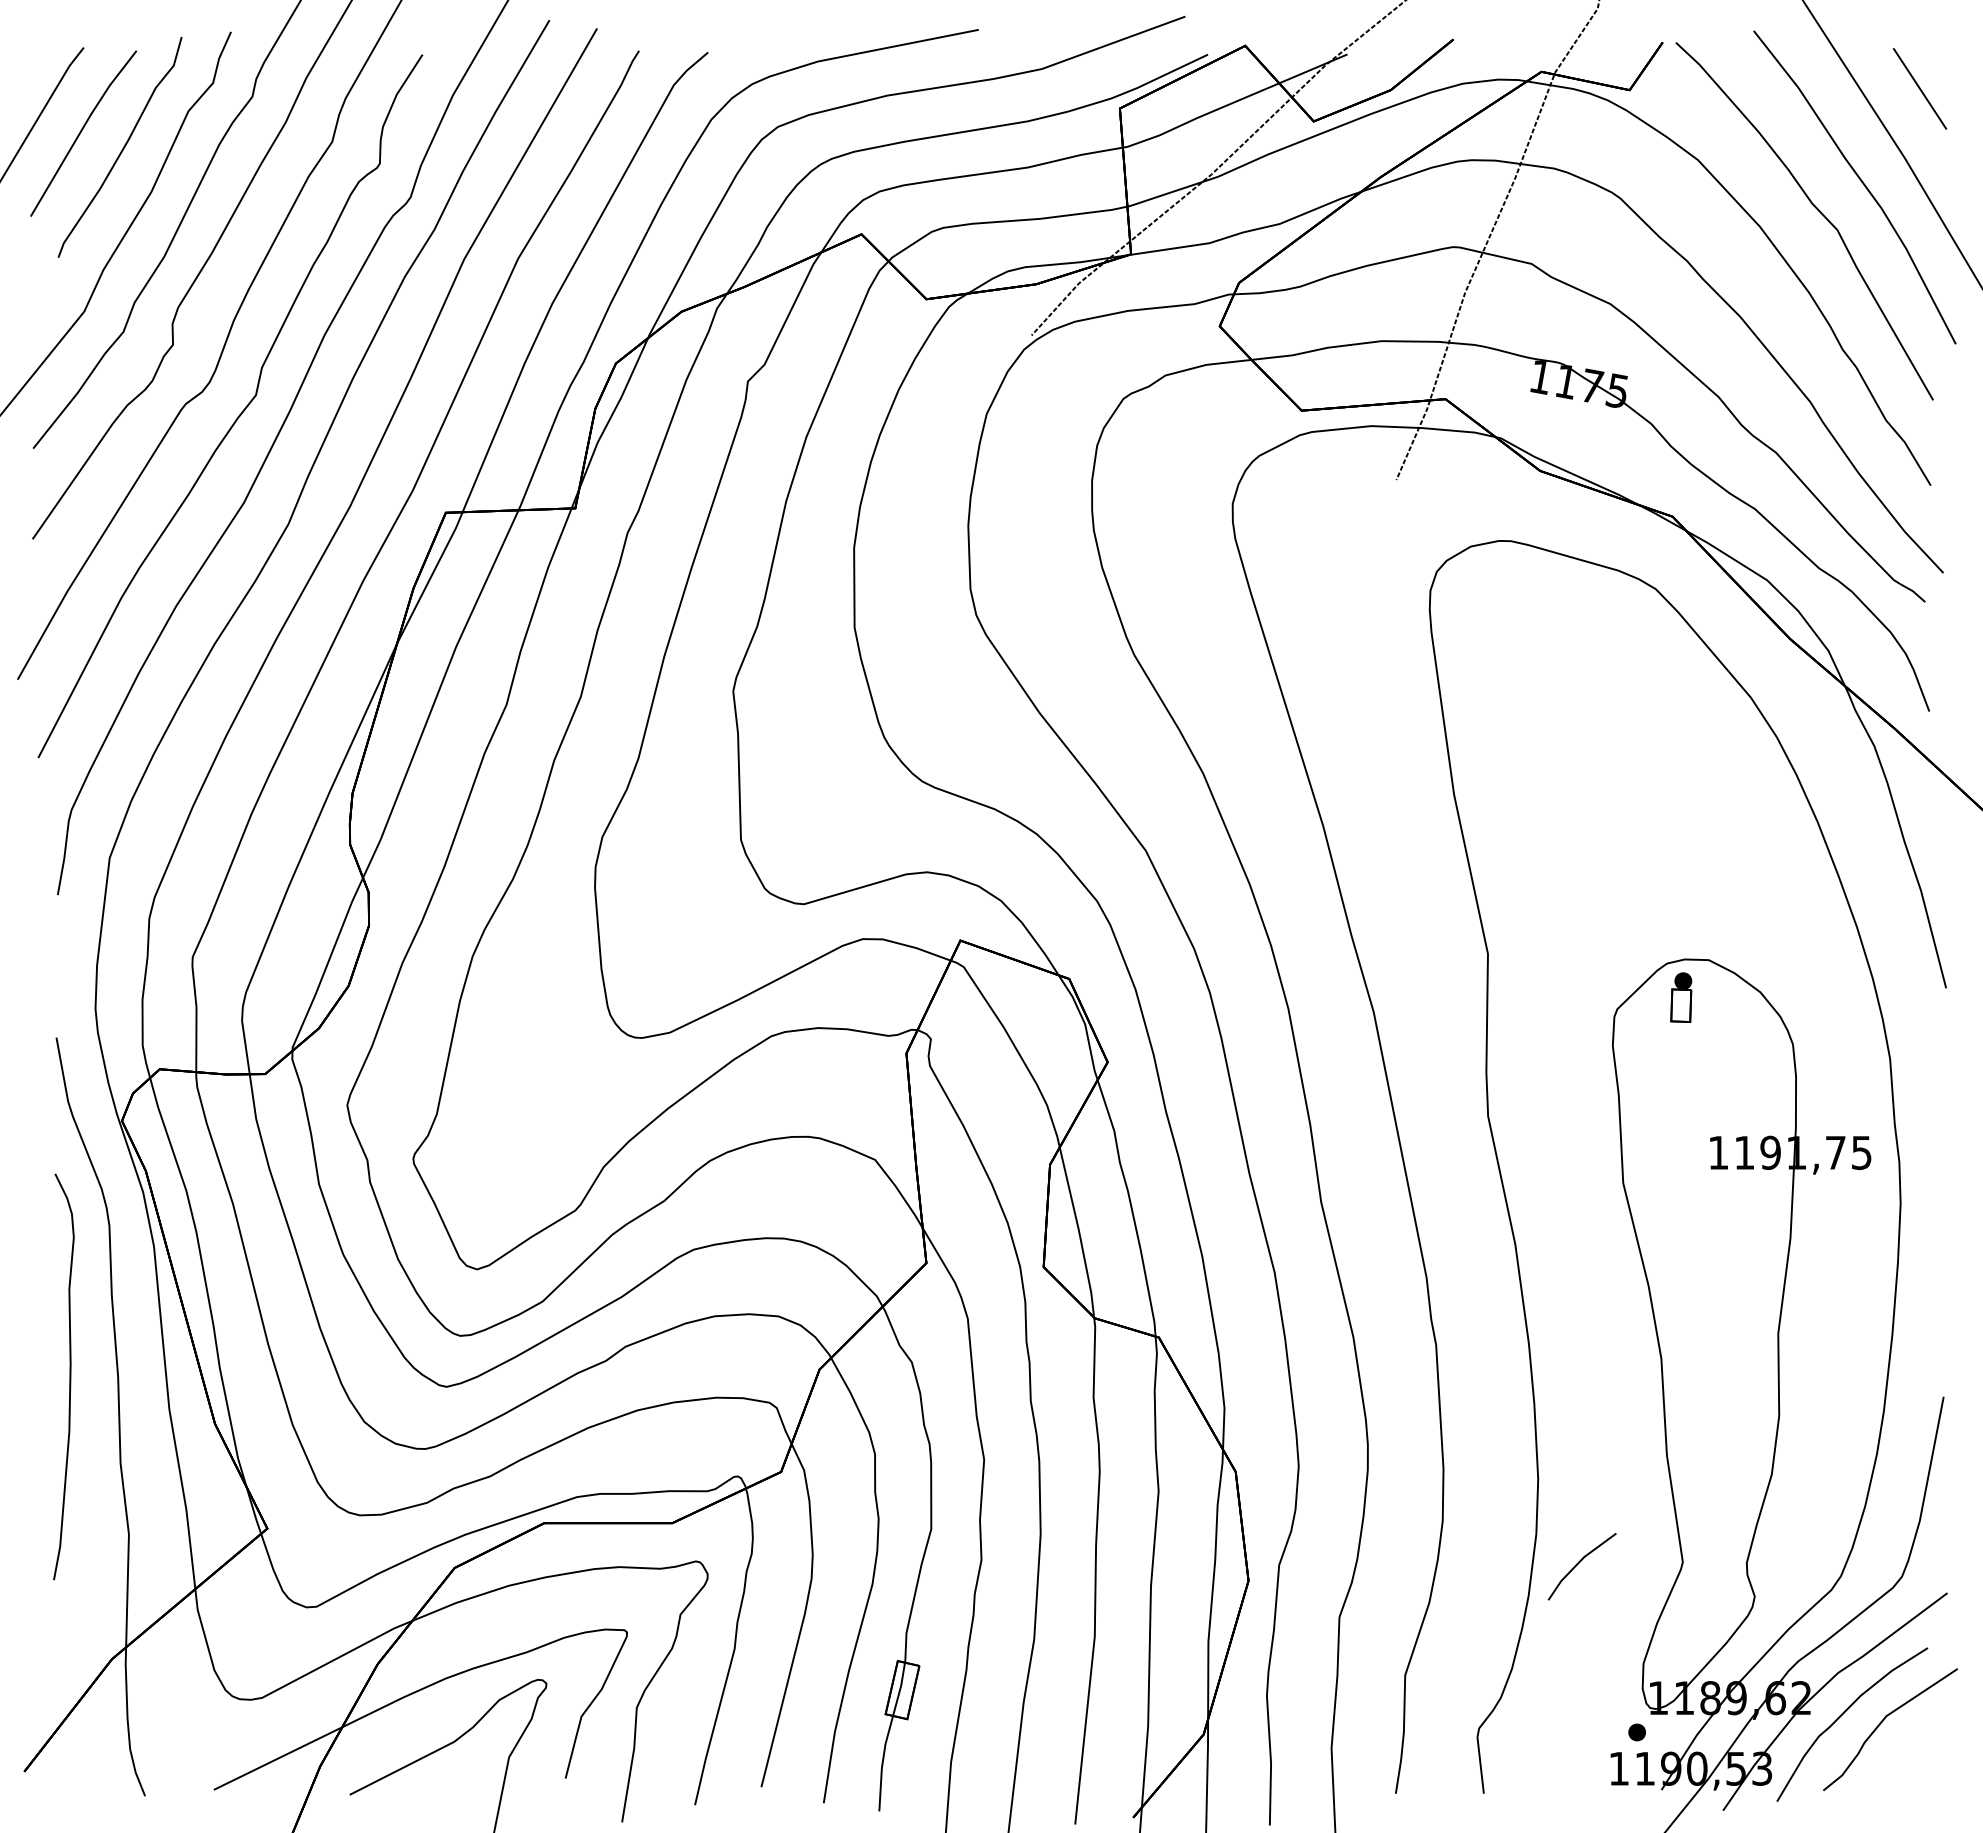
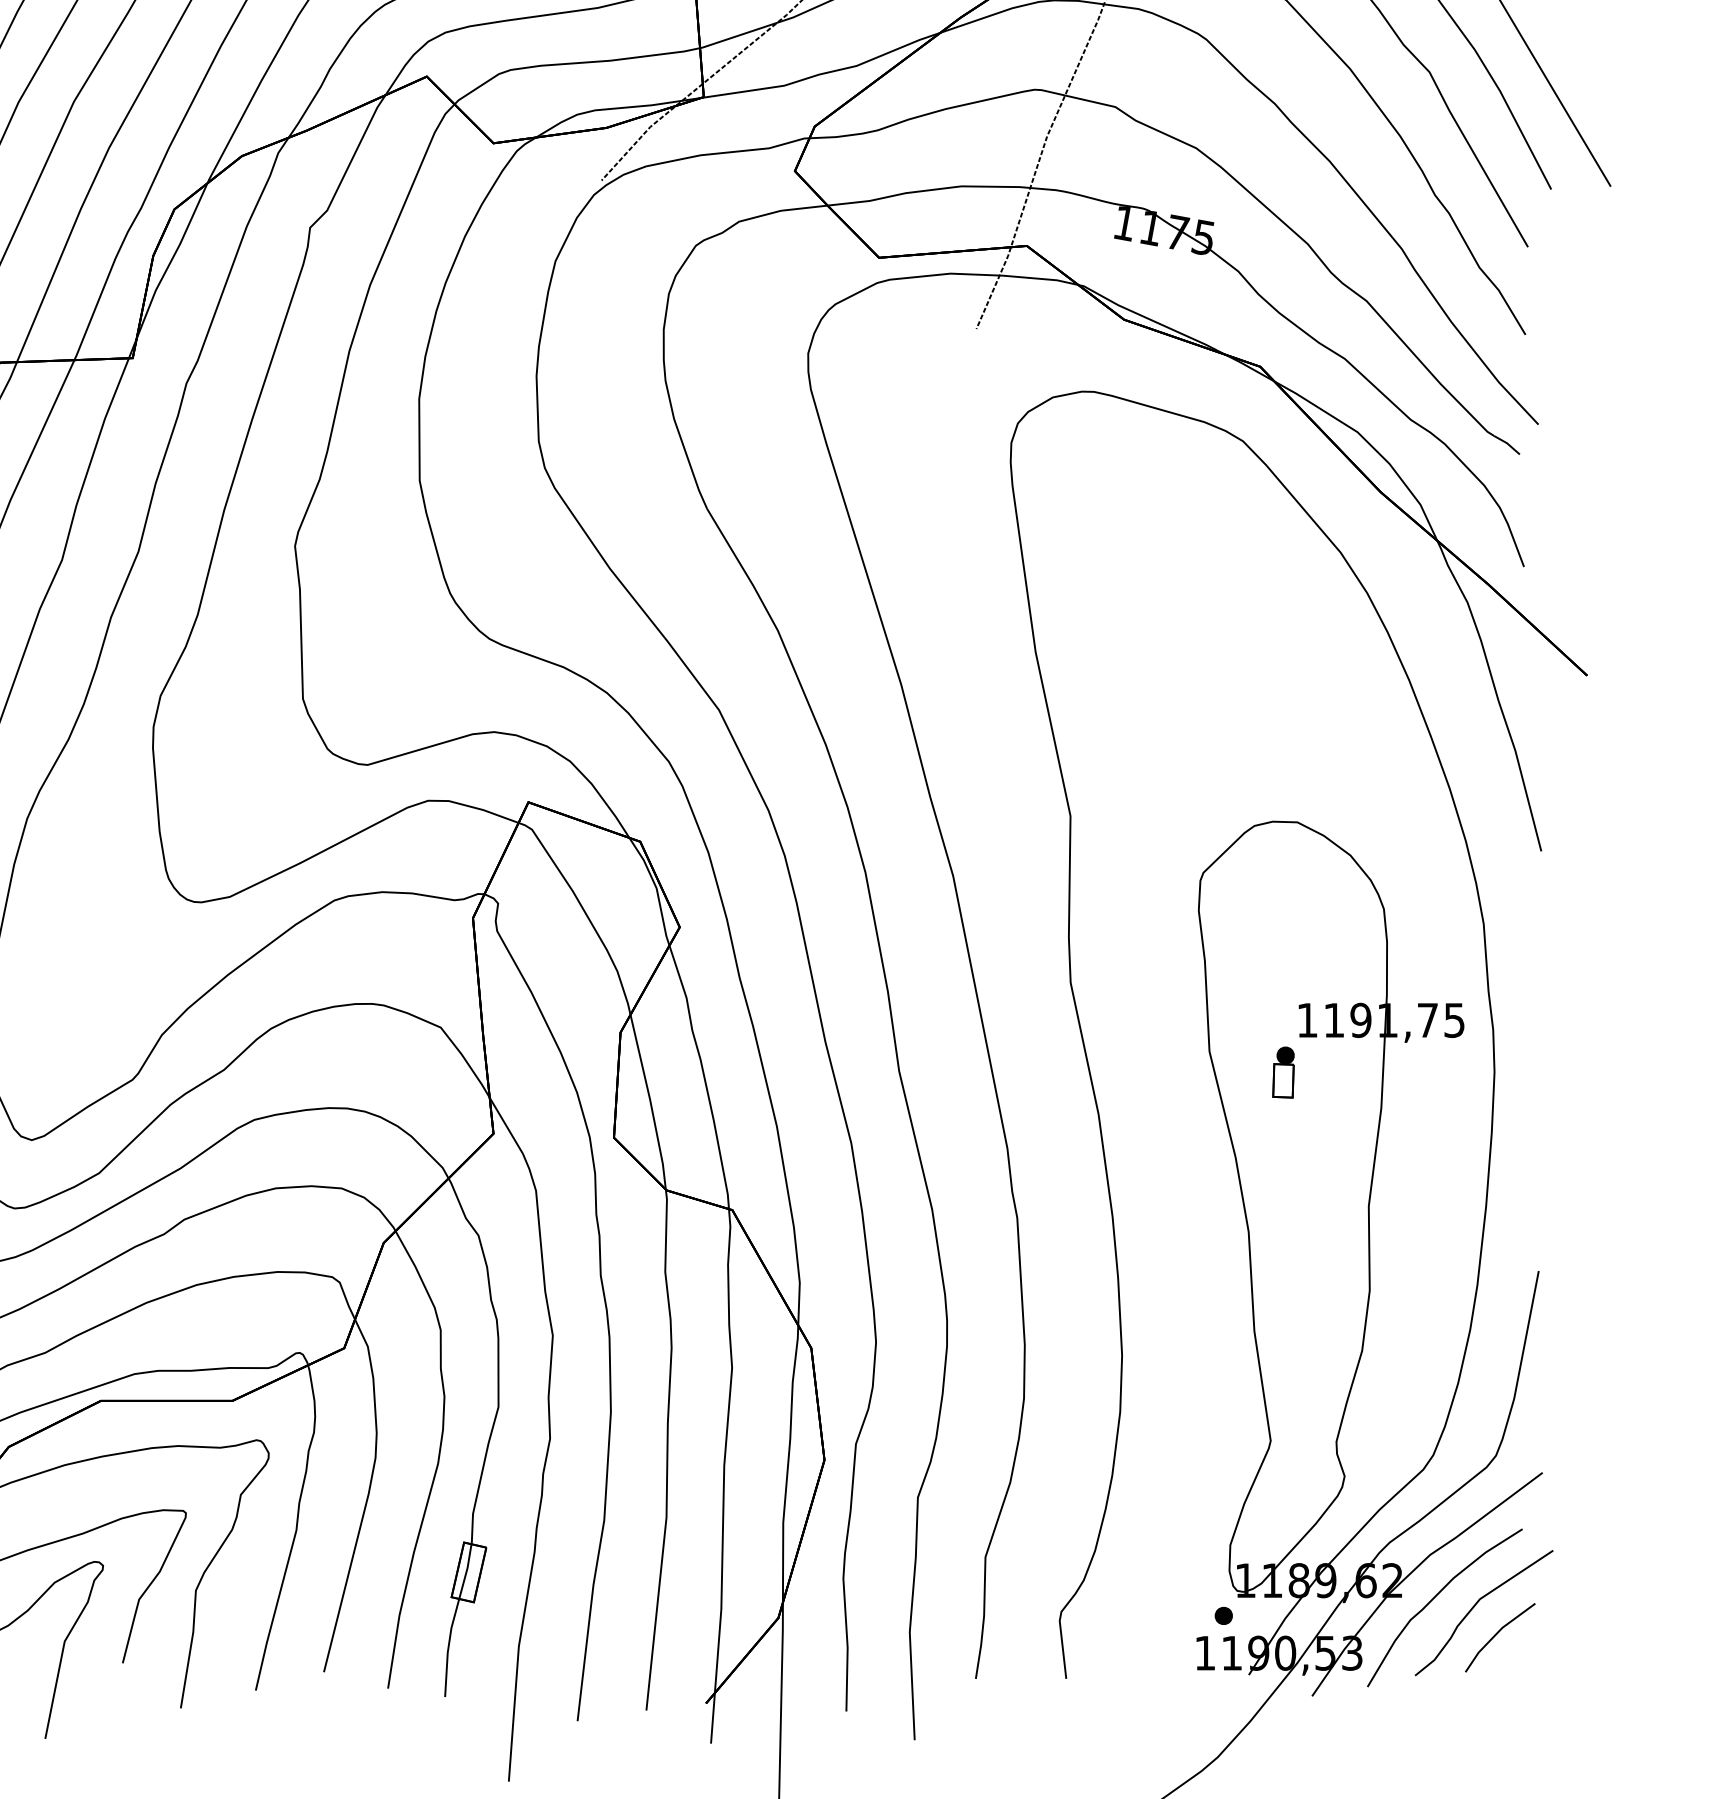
part: (1681, 997) -> (1283, 1072), moved
line: (1579, 1563) -> (1497, 1634), moved

